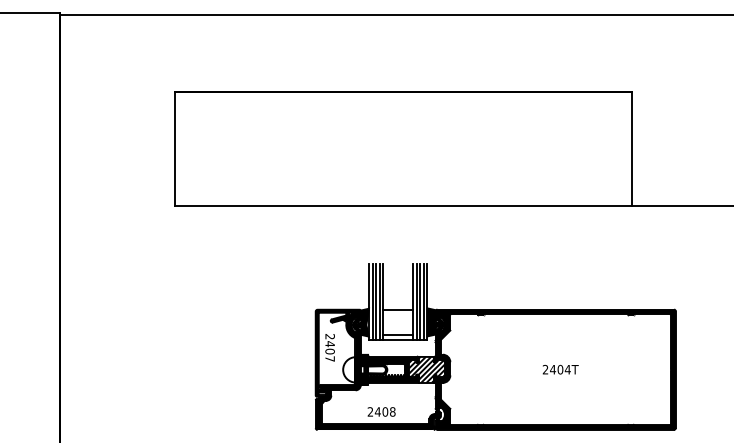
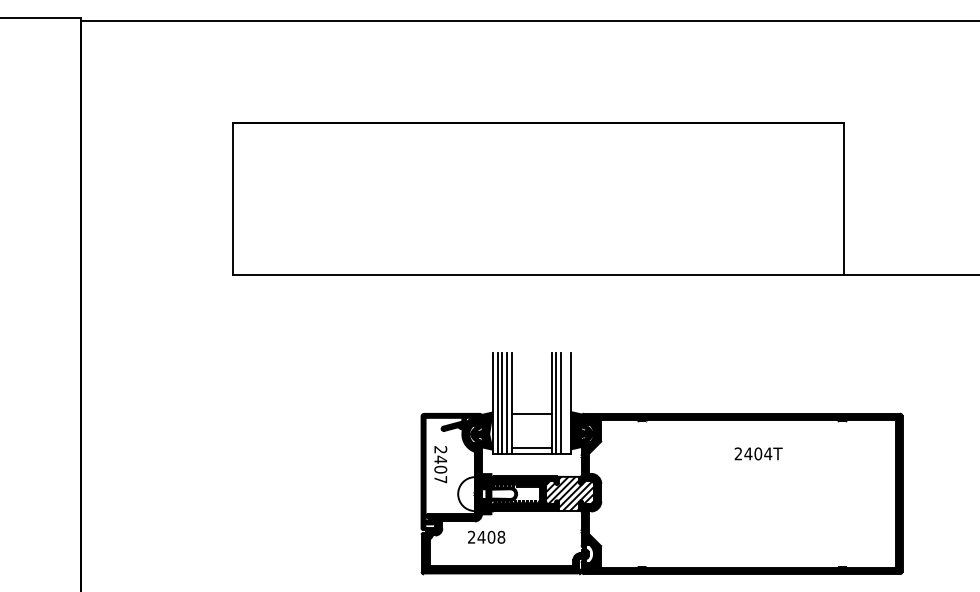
line: (423, 301) -> (565, 402), removed
text: (560, 369) -> (758, 453), moved
text: (381, 411) -> (486, 536), moved

